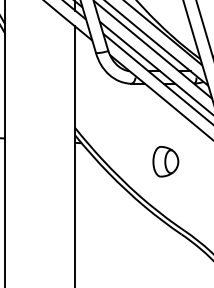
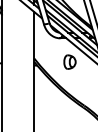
part: (164, 160) -> (69, 61), moved

